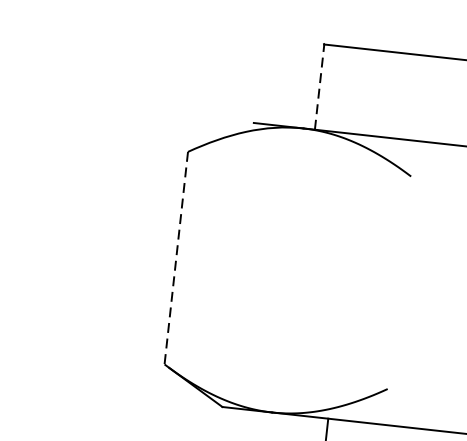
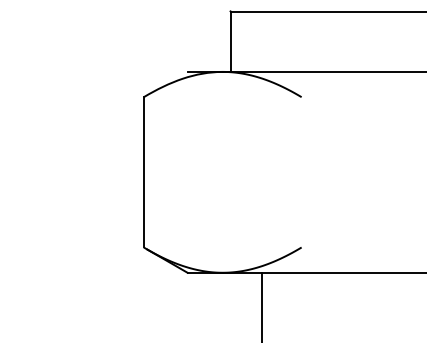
line: (319, 86) -> (230, 41), dashed -> solid
line: (175, 258) -> (143, 172), dashed -> solid

